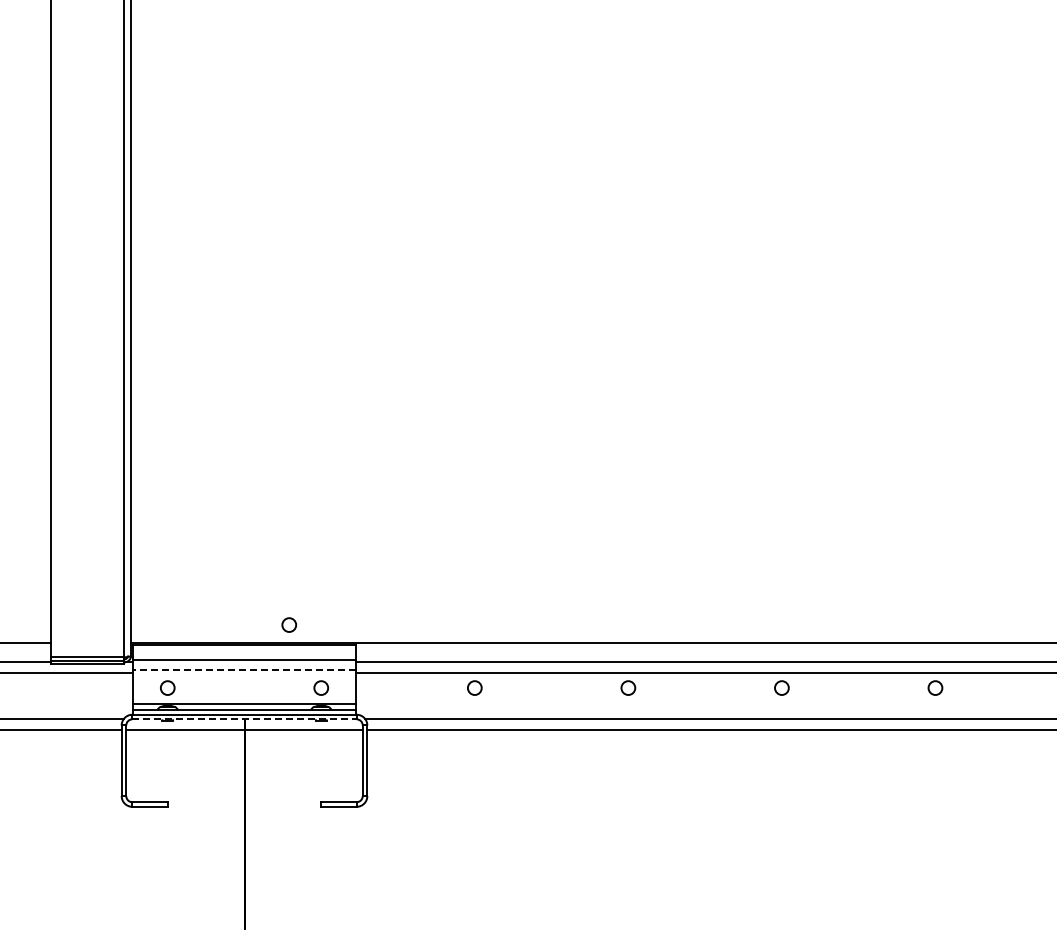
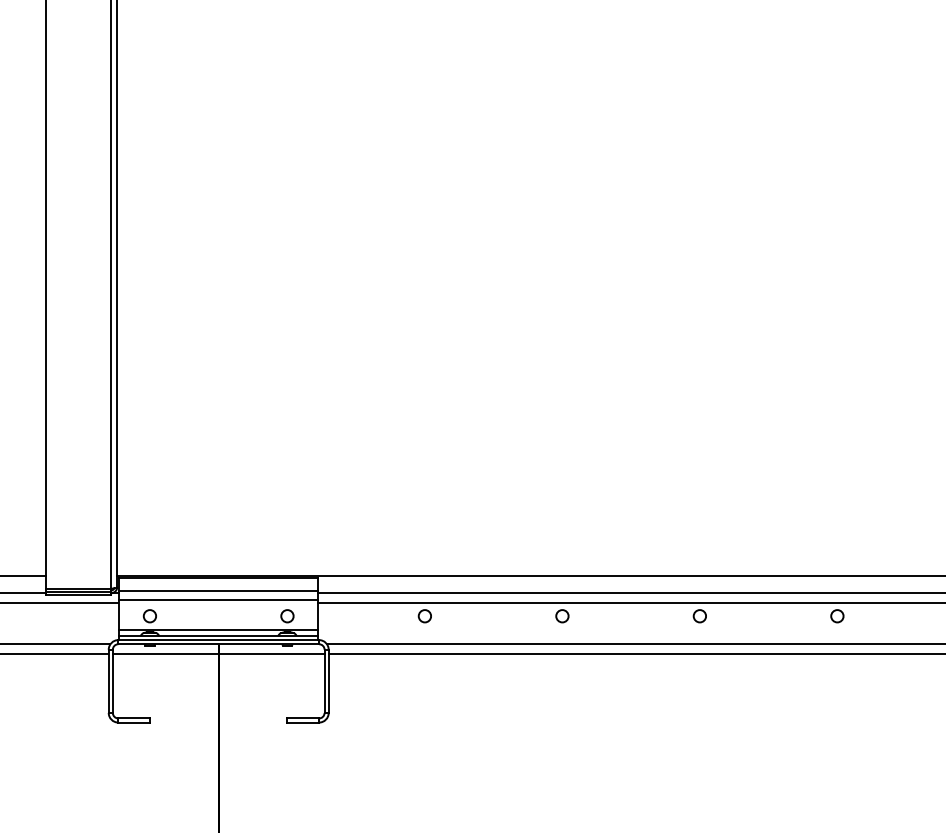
circle: (289, 624) -> (258, 559), removed
line: (244, 670) -> (218, 600), dashed -> solid
line: (245, 719) -> (219, 644), dashed -> solid

